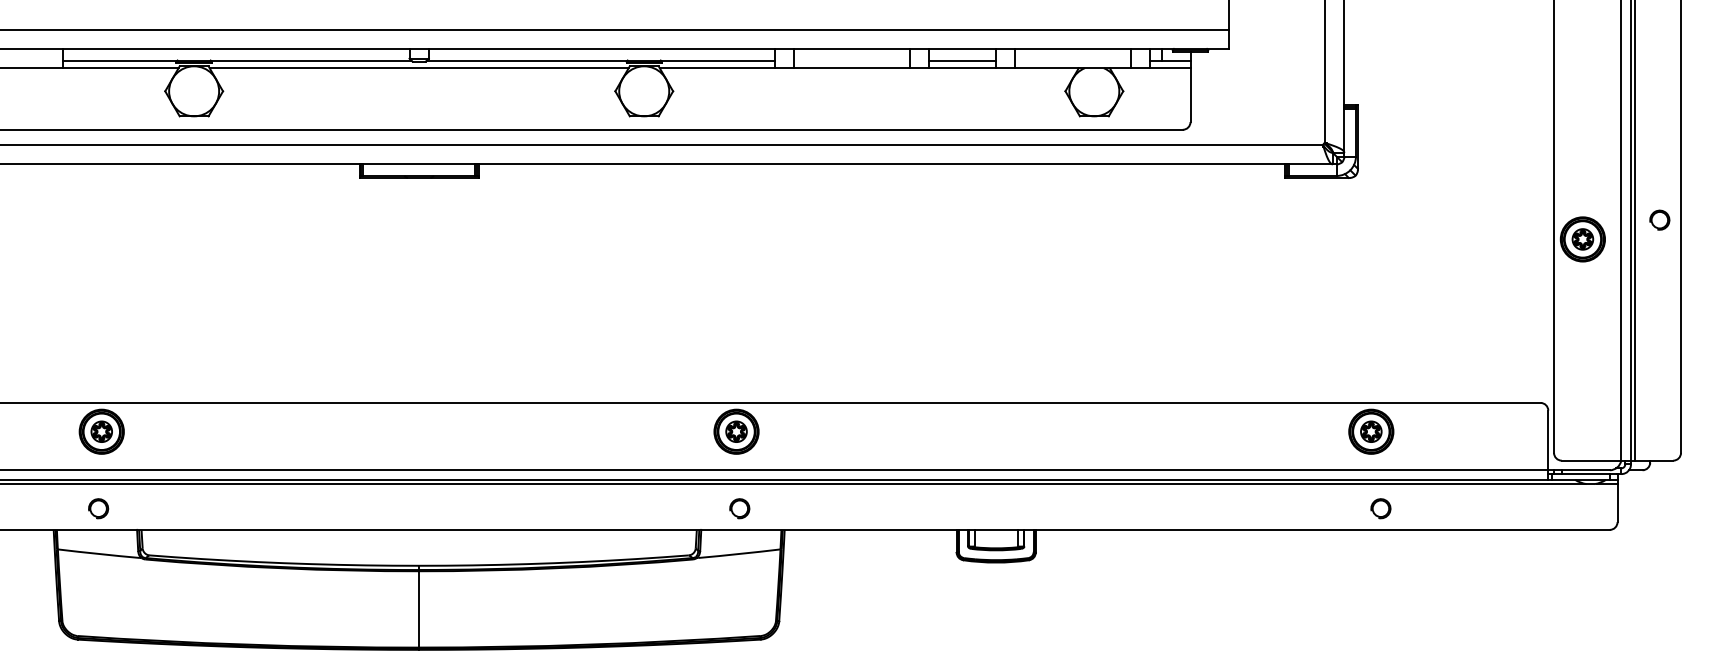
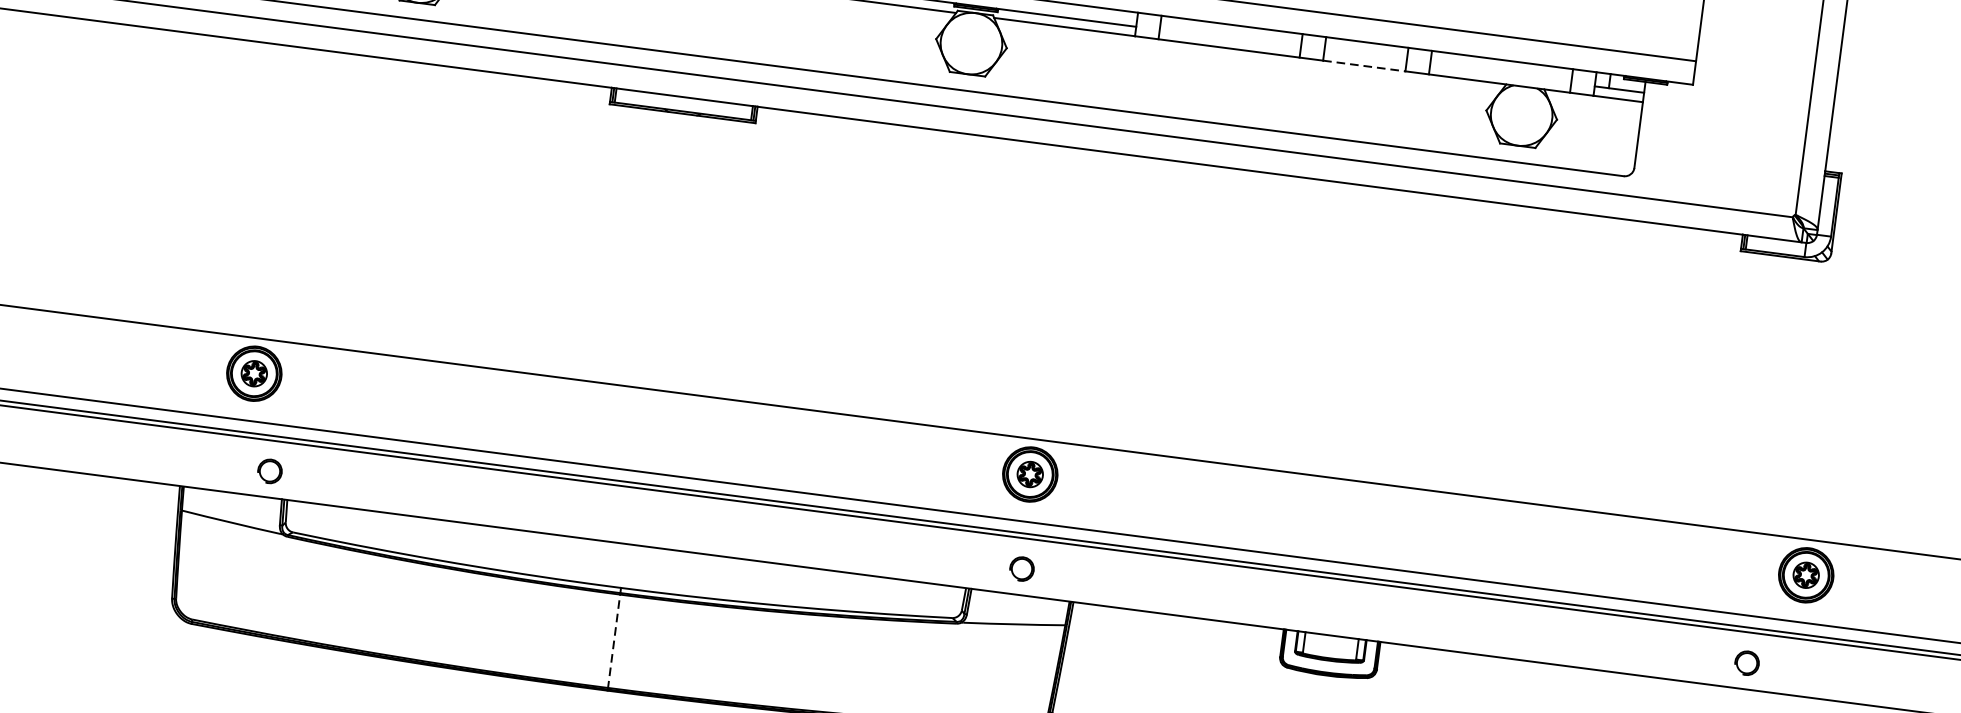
line: (962, 60) -> (1365, 56), removed
line: (962, 68) -> (1364, 66), solid -> dashed
part: (98, 508) -> (269, 471), moved
part: (1380, 508) -> (1746, 662), moved
line: (419, 610) -> (614, 642), solid -> dashed

